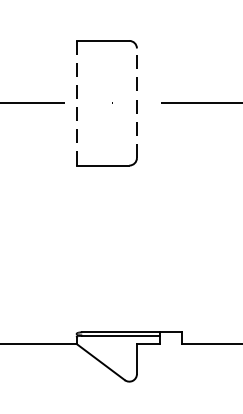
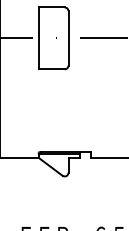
line: (136, 101) -> (68, 37), dashed -> solid
line: (76, 103) -> (38, 38), dashed -> solid

